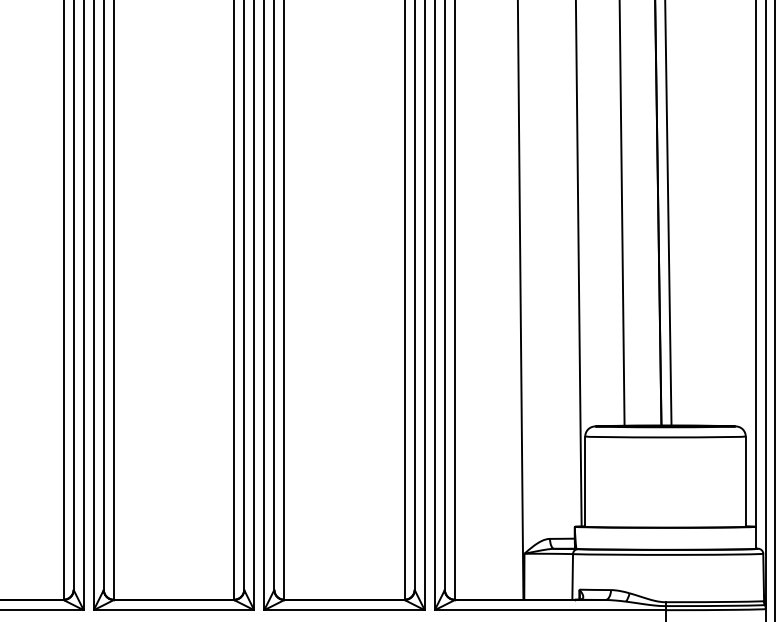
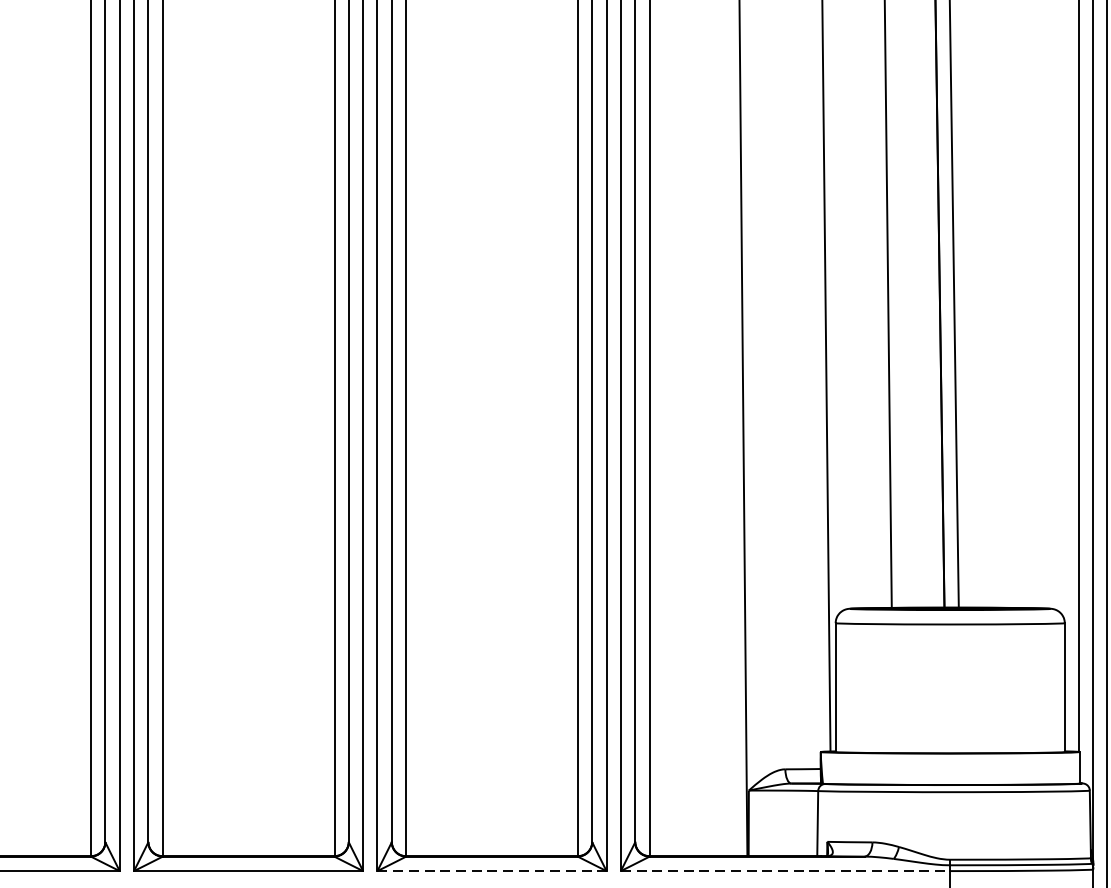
line: (345, 610) -> (493, 871), solid -> dashed
line: (550, 610) -> (786, 871), solid -> dashed

